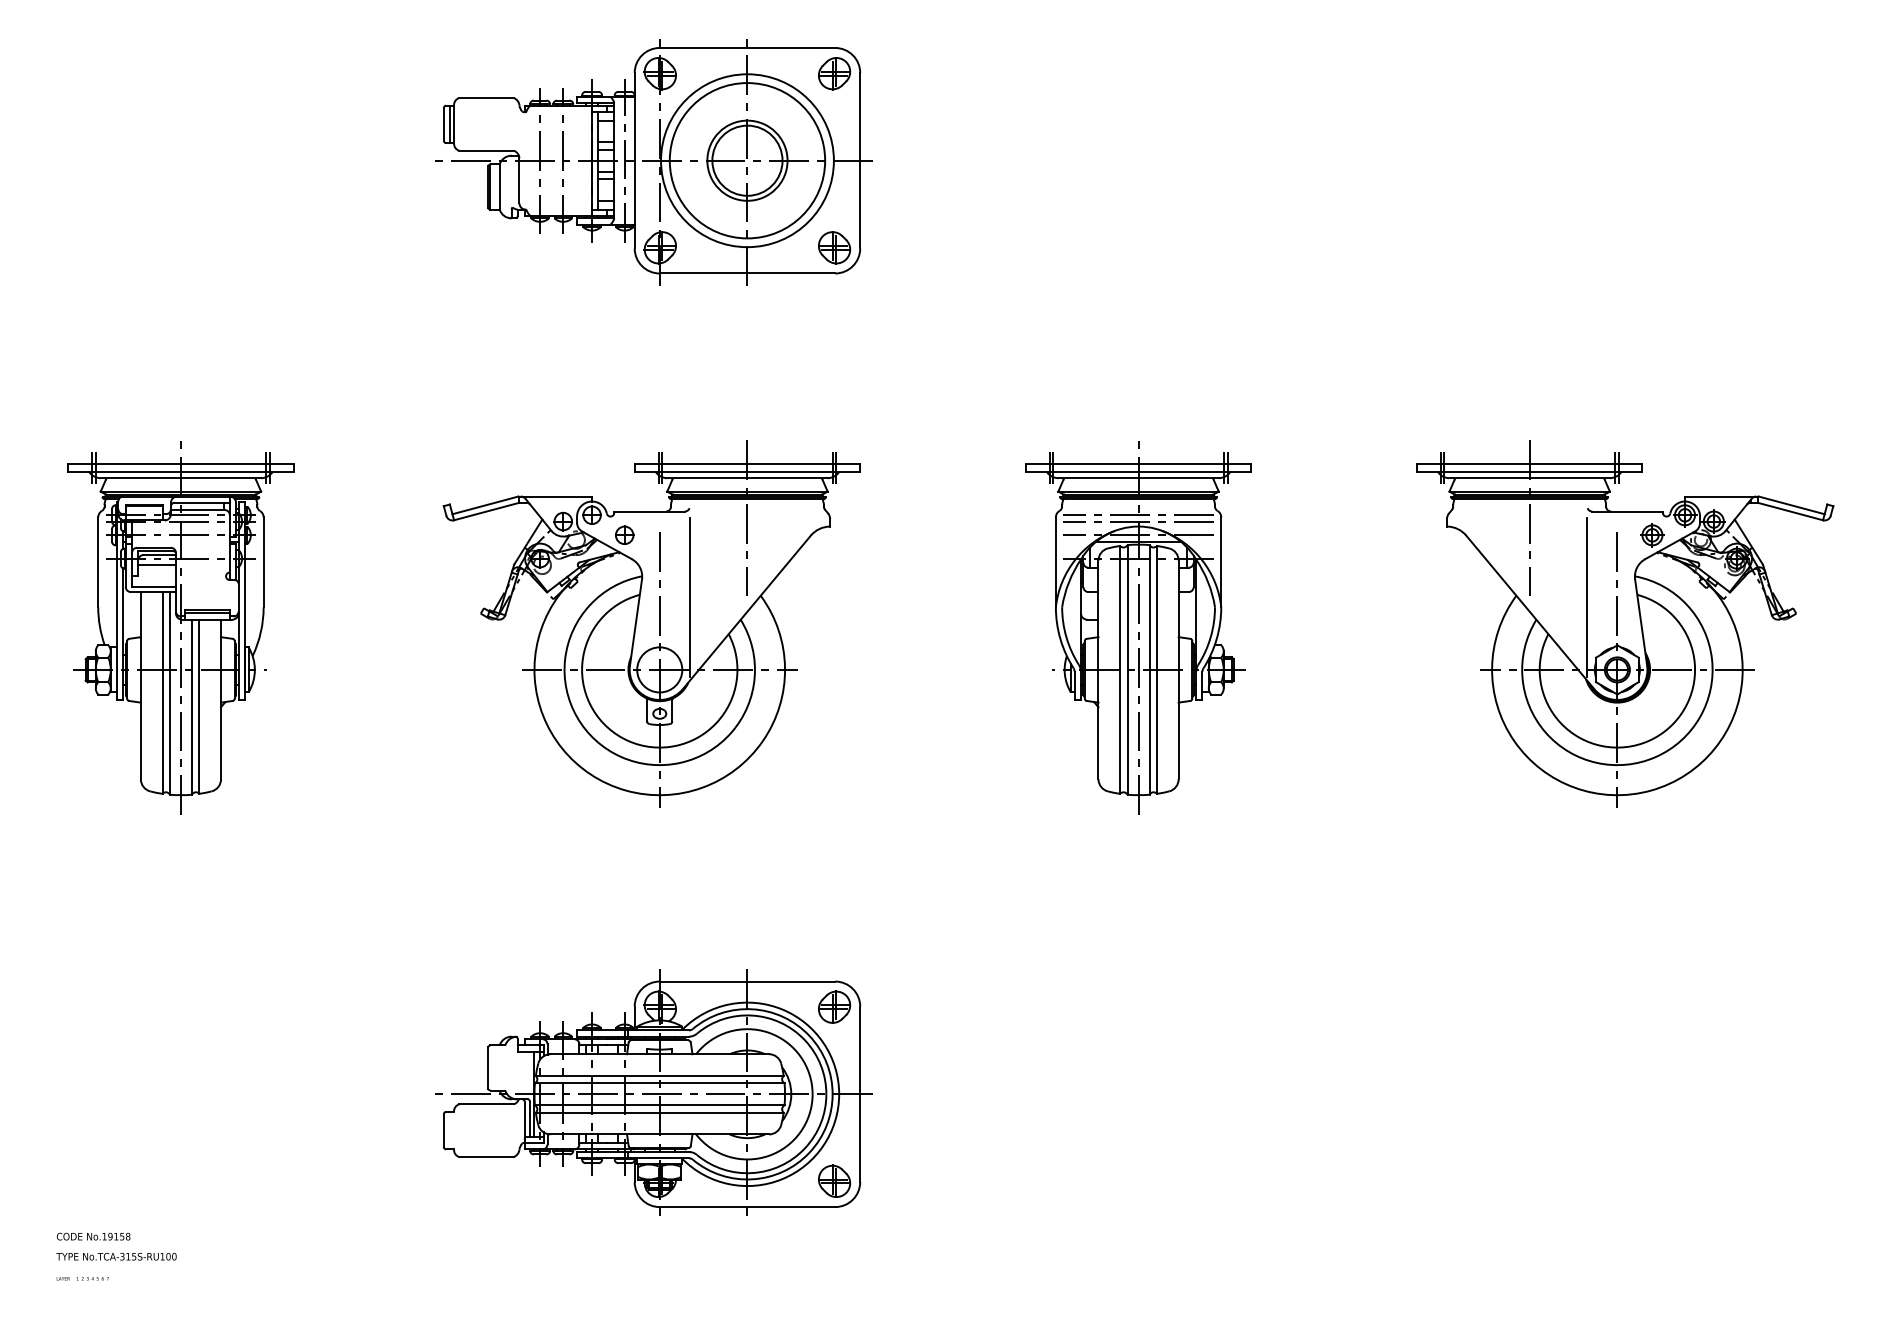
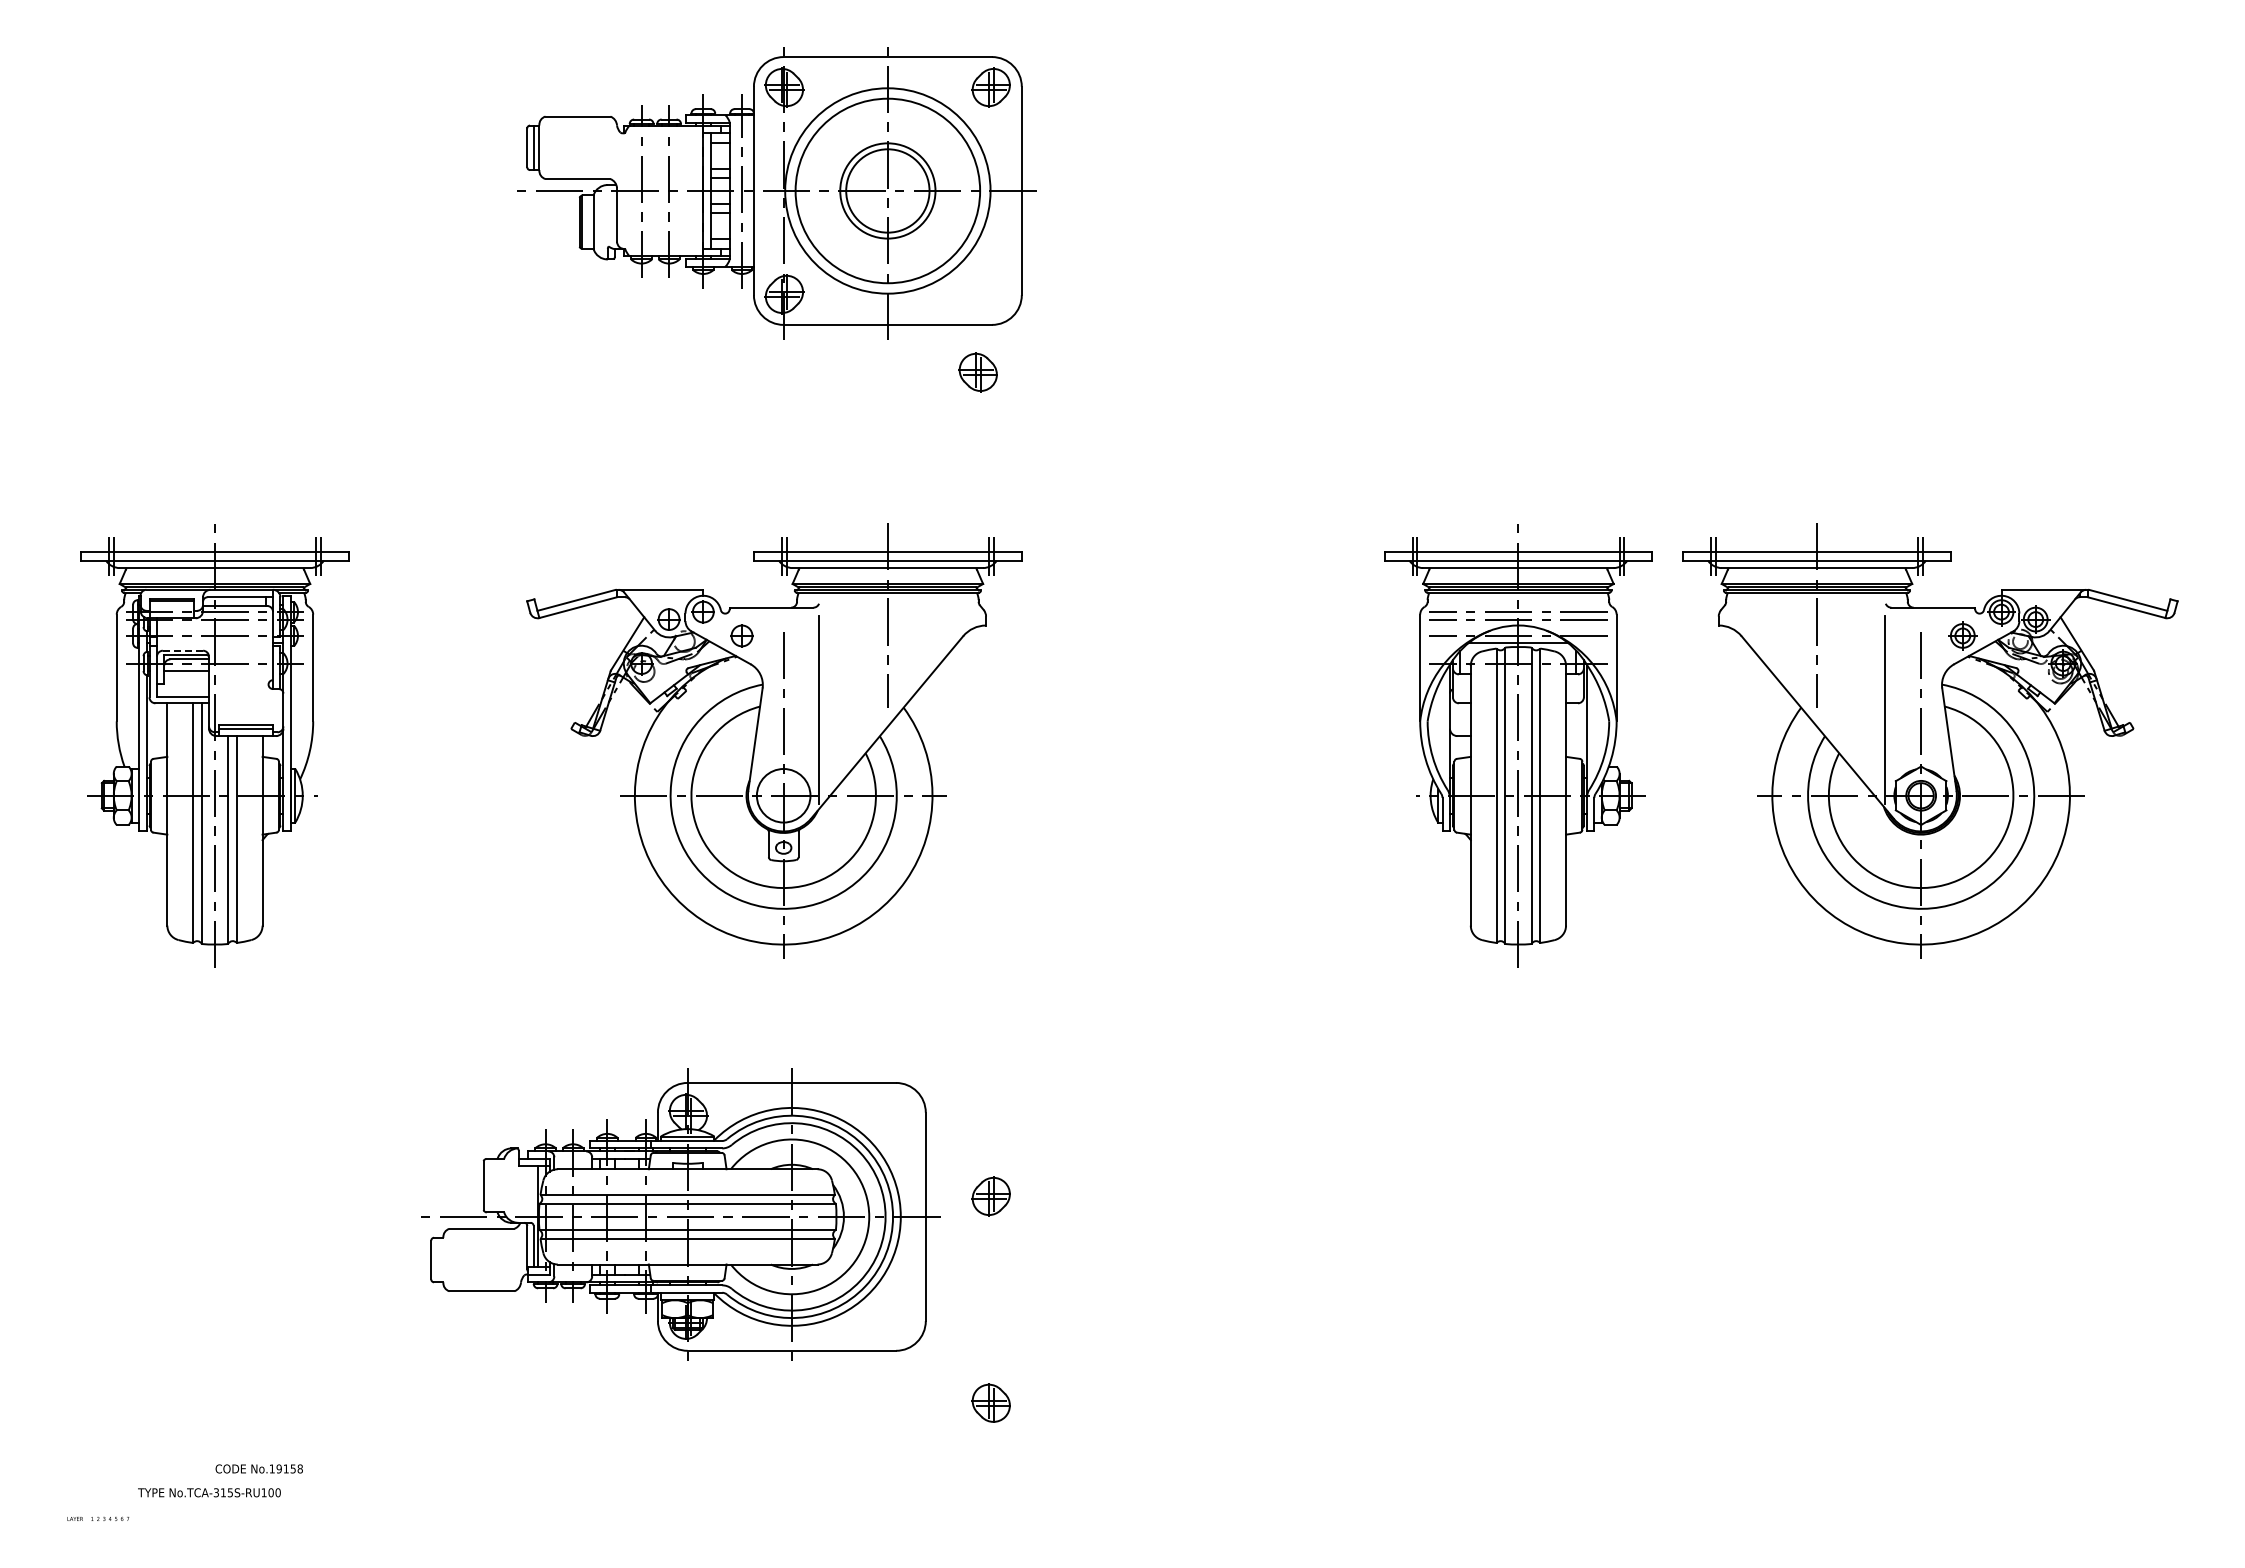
part: (833, 247) -> (977, 372), moved
line: (154, 547) -> (183, 650), solid -> dashed
part: (1137, 627) -> (1517, 745), moved
part: (653, 1092) -> (680, 1214), moved
text: (92, 1236) -> (258, 1468), moved
text: (116, 1256) -> (209, 1492), moved

